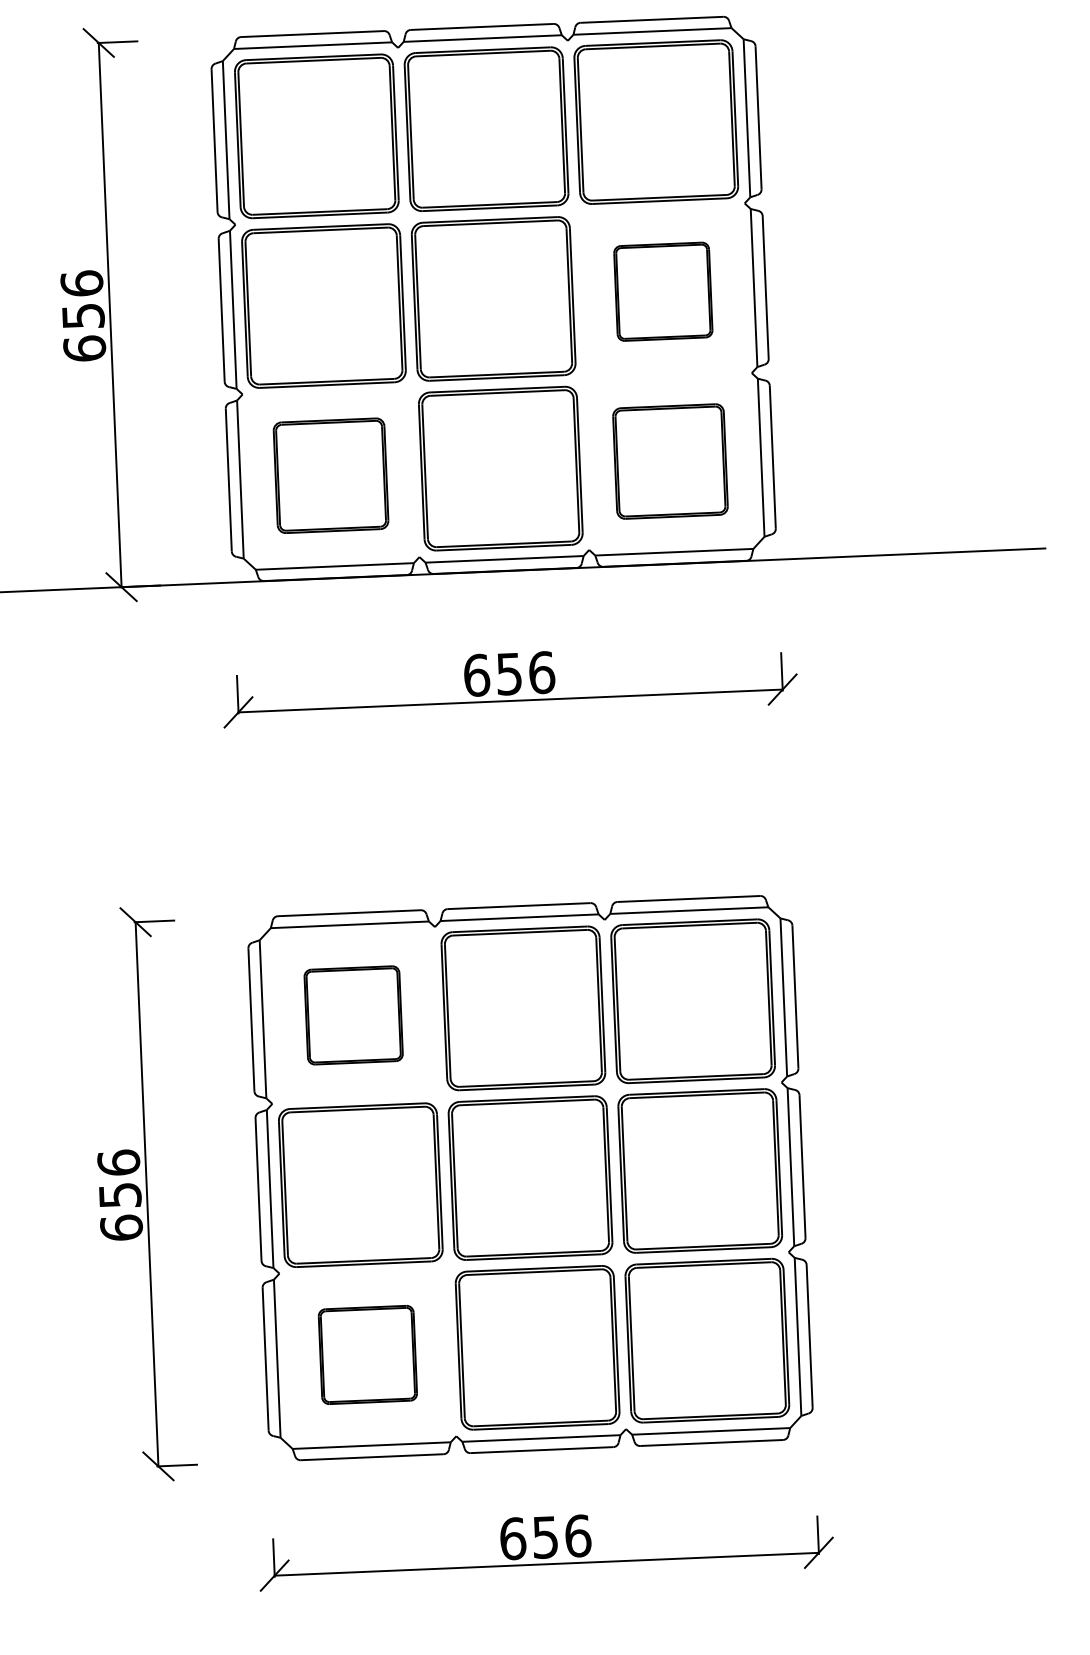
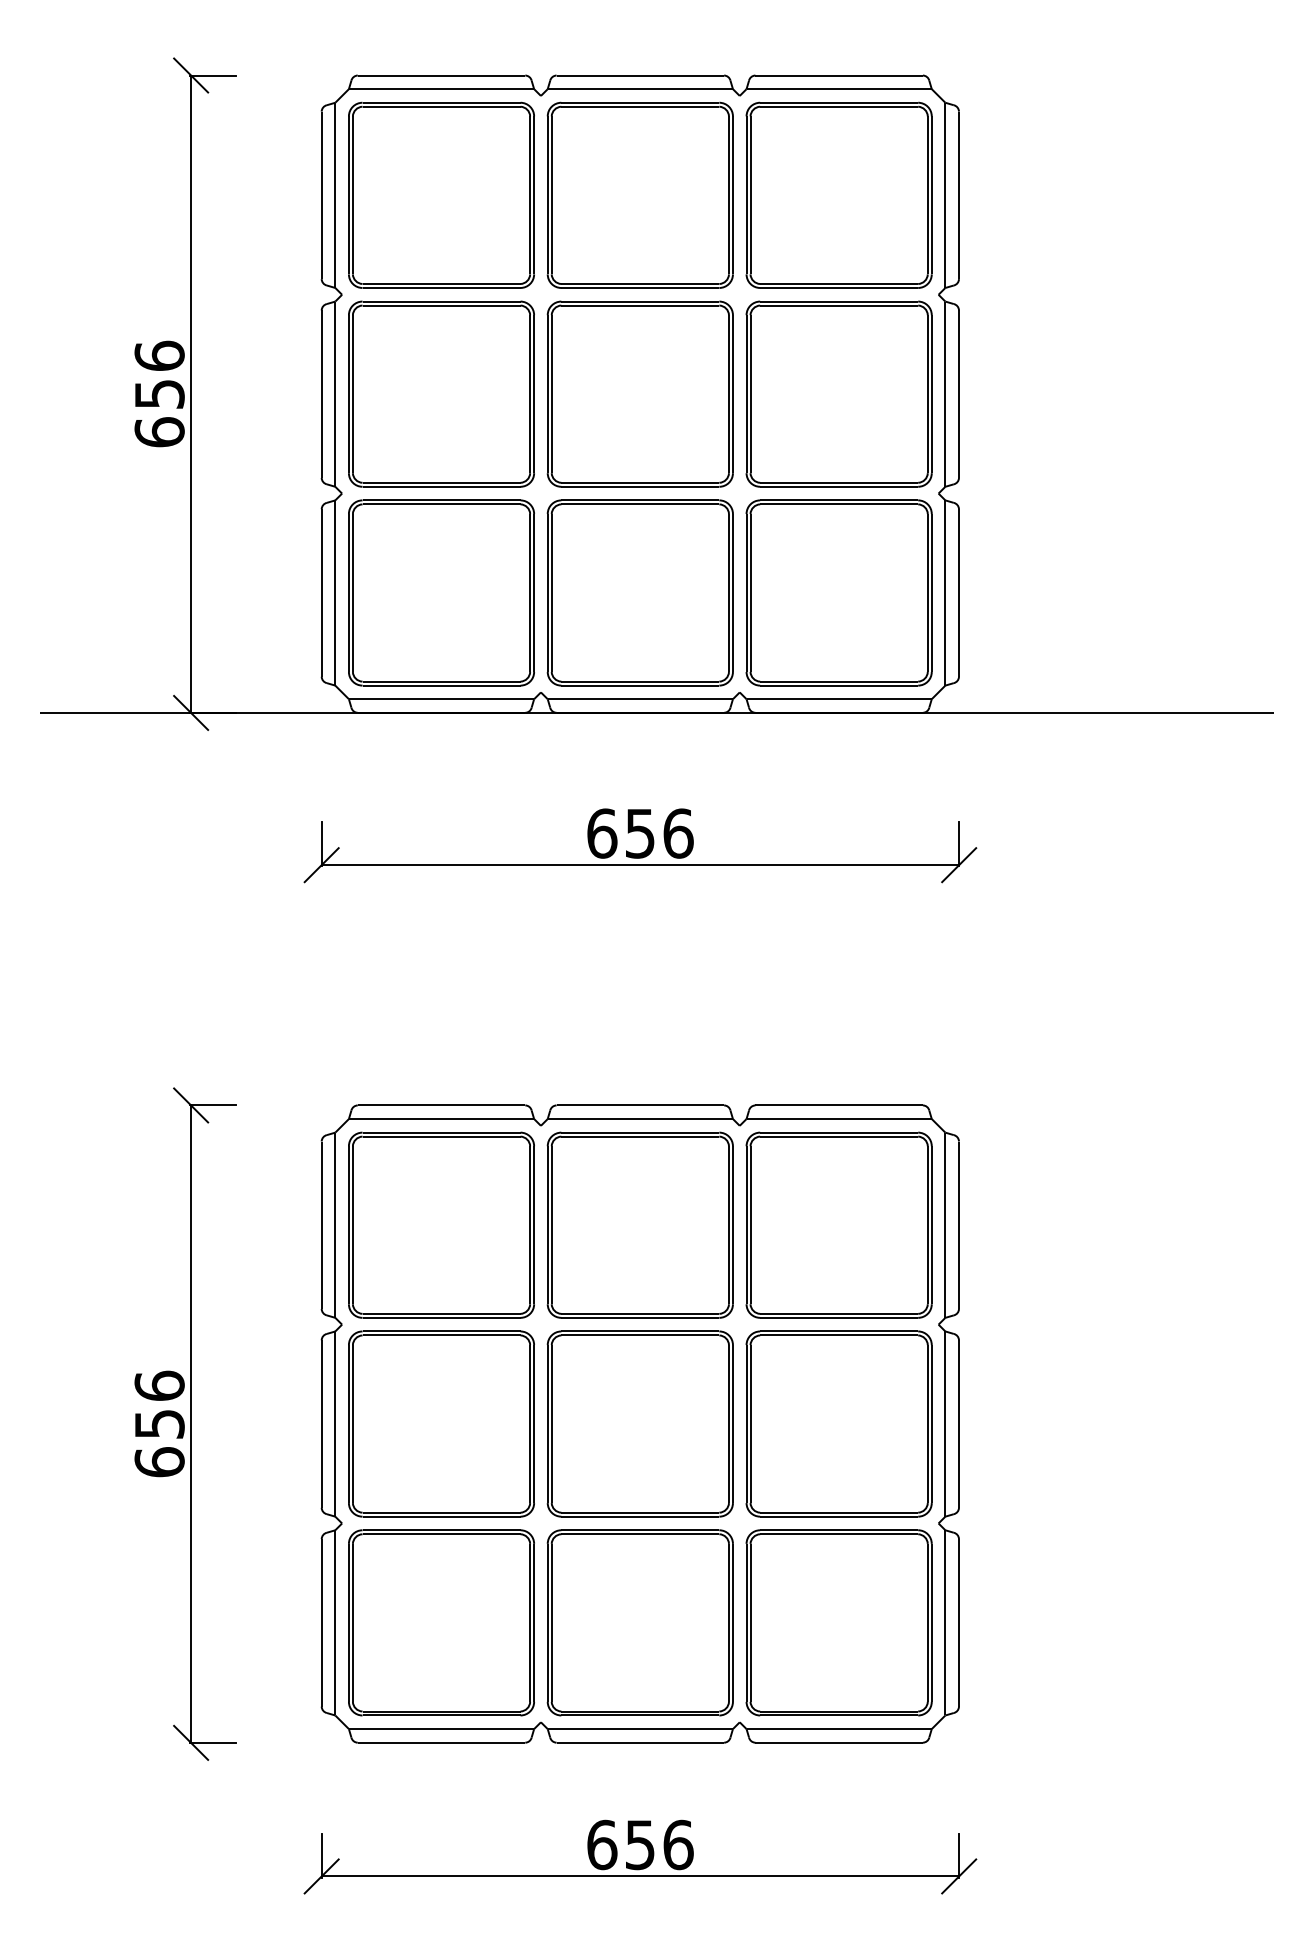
part: (662, 291) -> (838, 393), size x1.67
part: (669, 461) -> (838, 592), size x1.43
part: (331, 475) -> (441, 592), size x1.43
part: (353, 1014) -> (441, 1224), size x1.67
part: (367, 1354) -> (441, 1622), size x1.67

